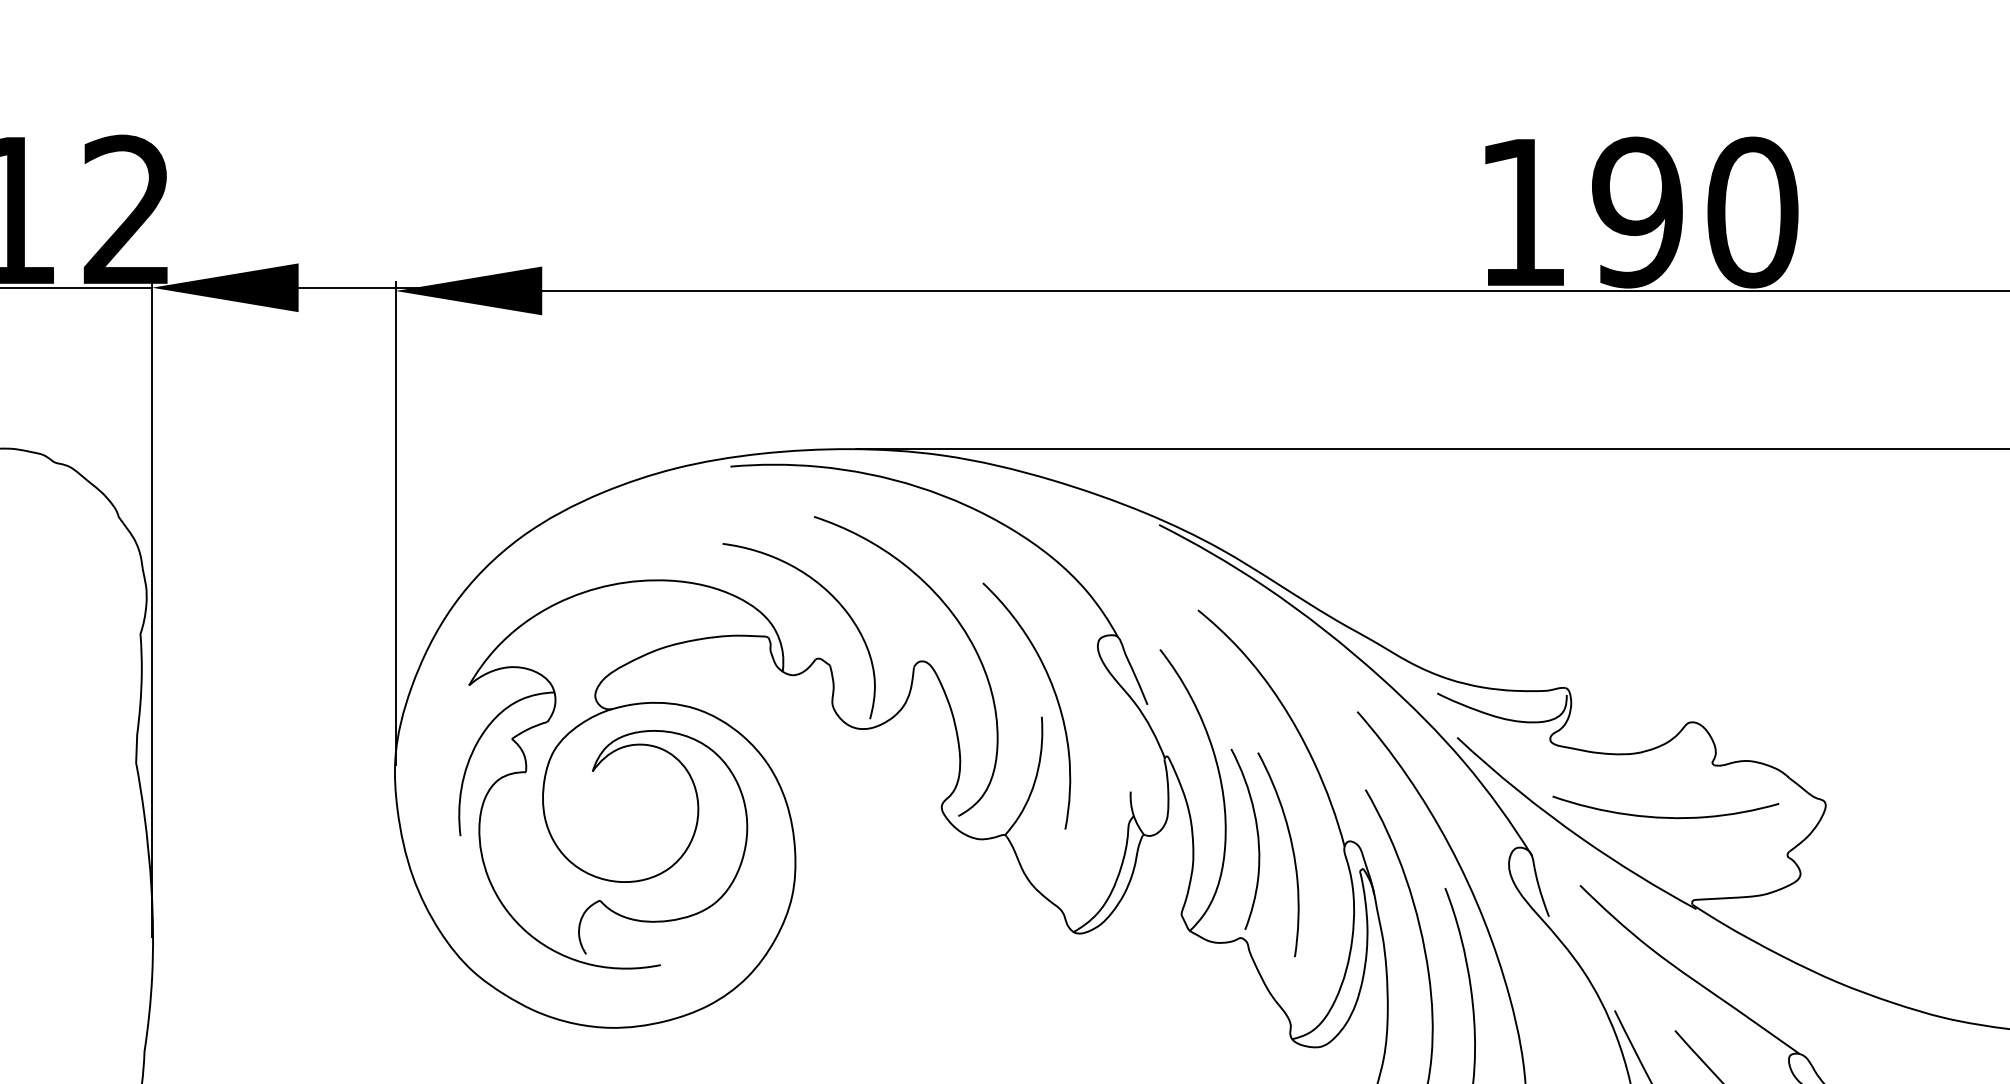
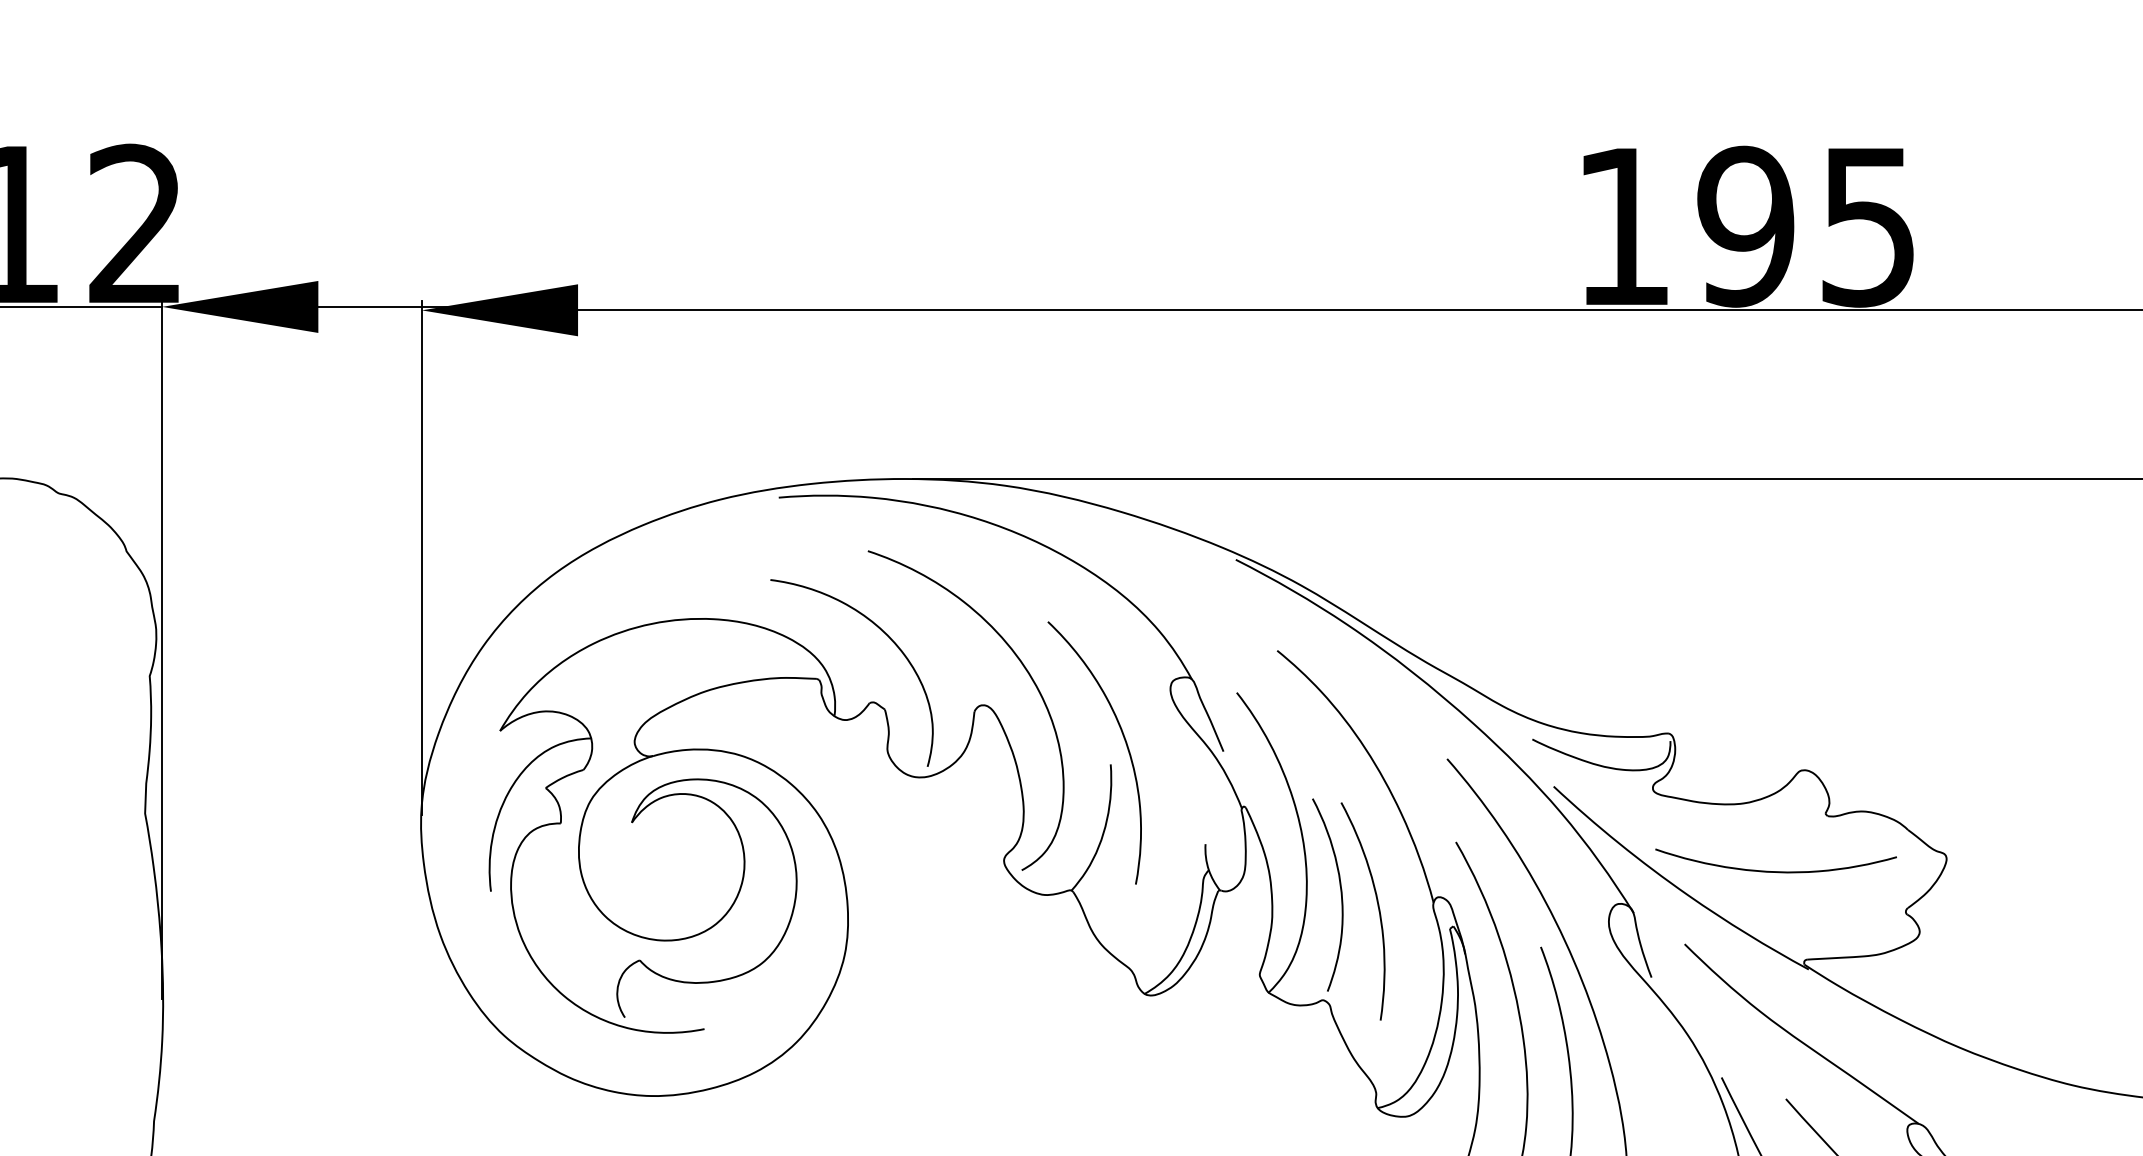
text: (1752, 212) -> (1868, 226), 190 -> 195

